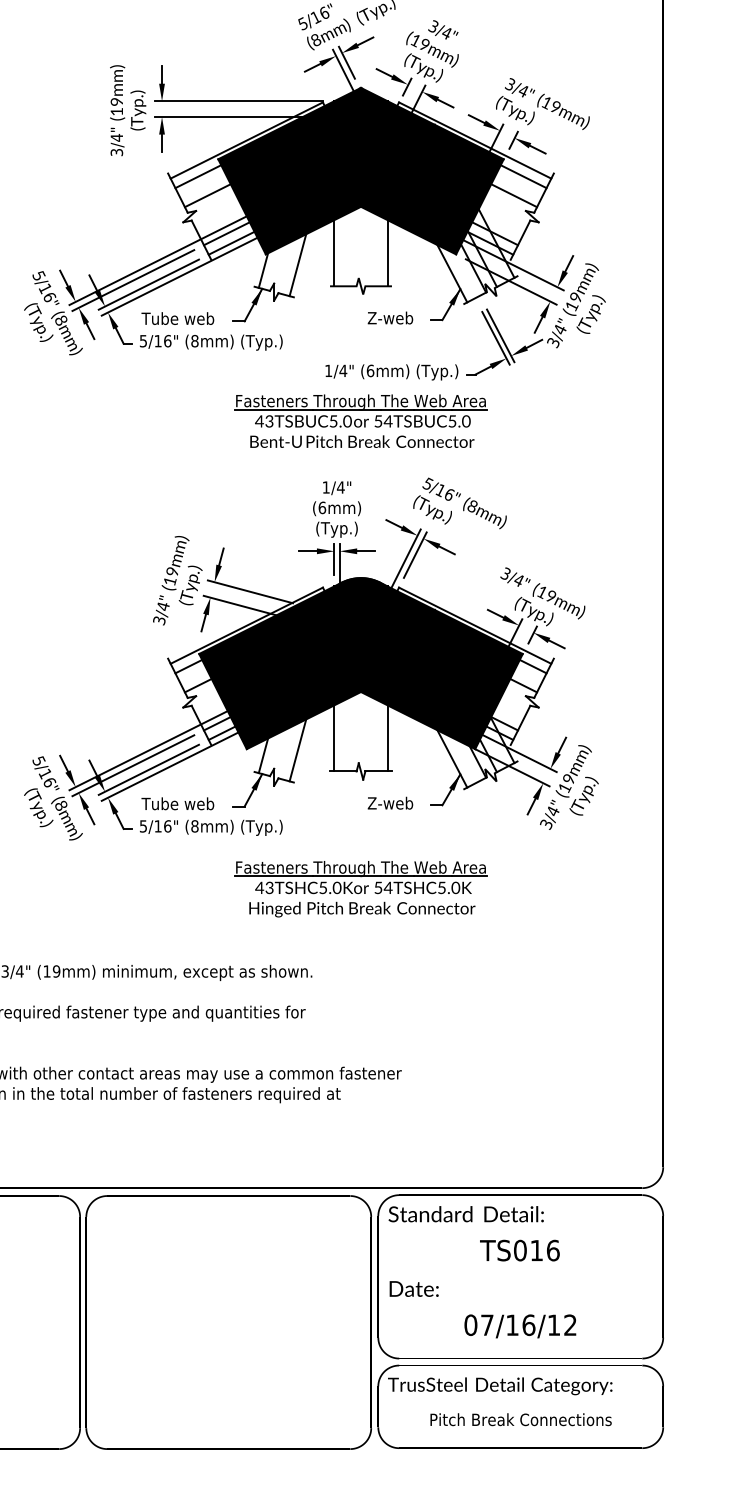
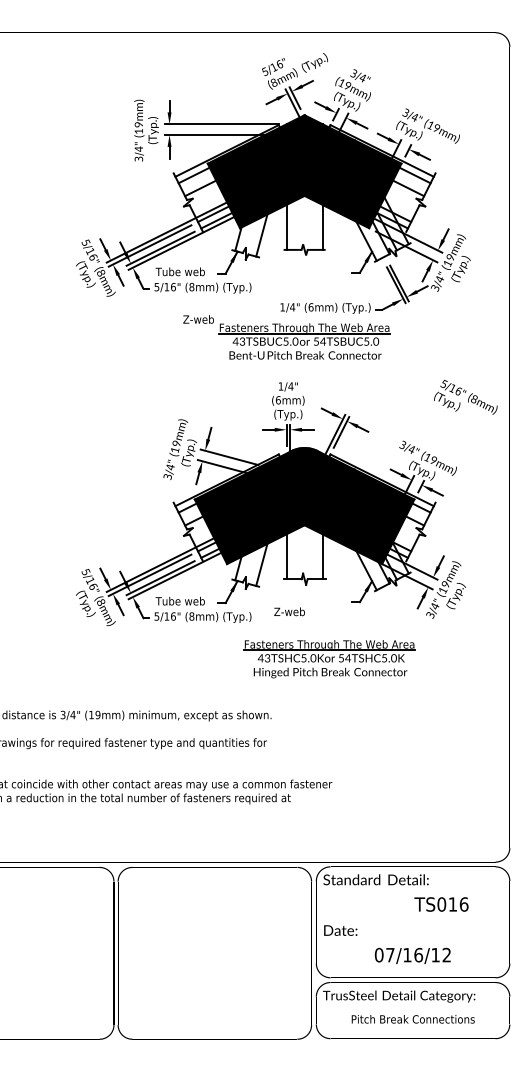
text: (390, 318) -> (198, 319), moved
text: (459, 502) -> (465, 396), moved
text: (390, 802) -> (289, 611), moved
part: (360, 889) -> (329, 659), moved
text: (519, 1250) -> (441, 904), moved

